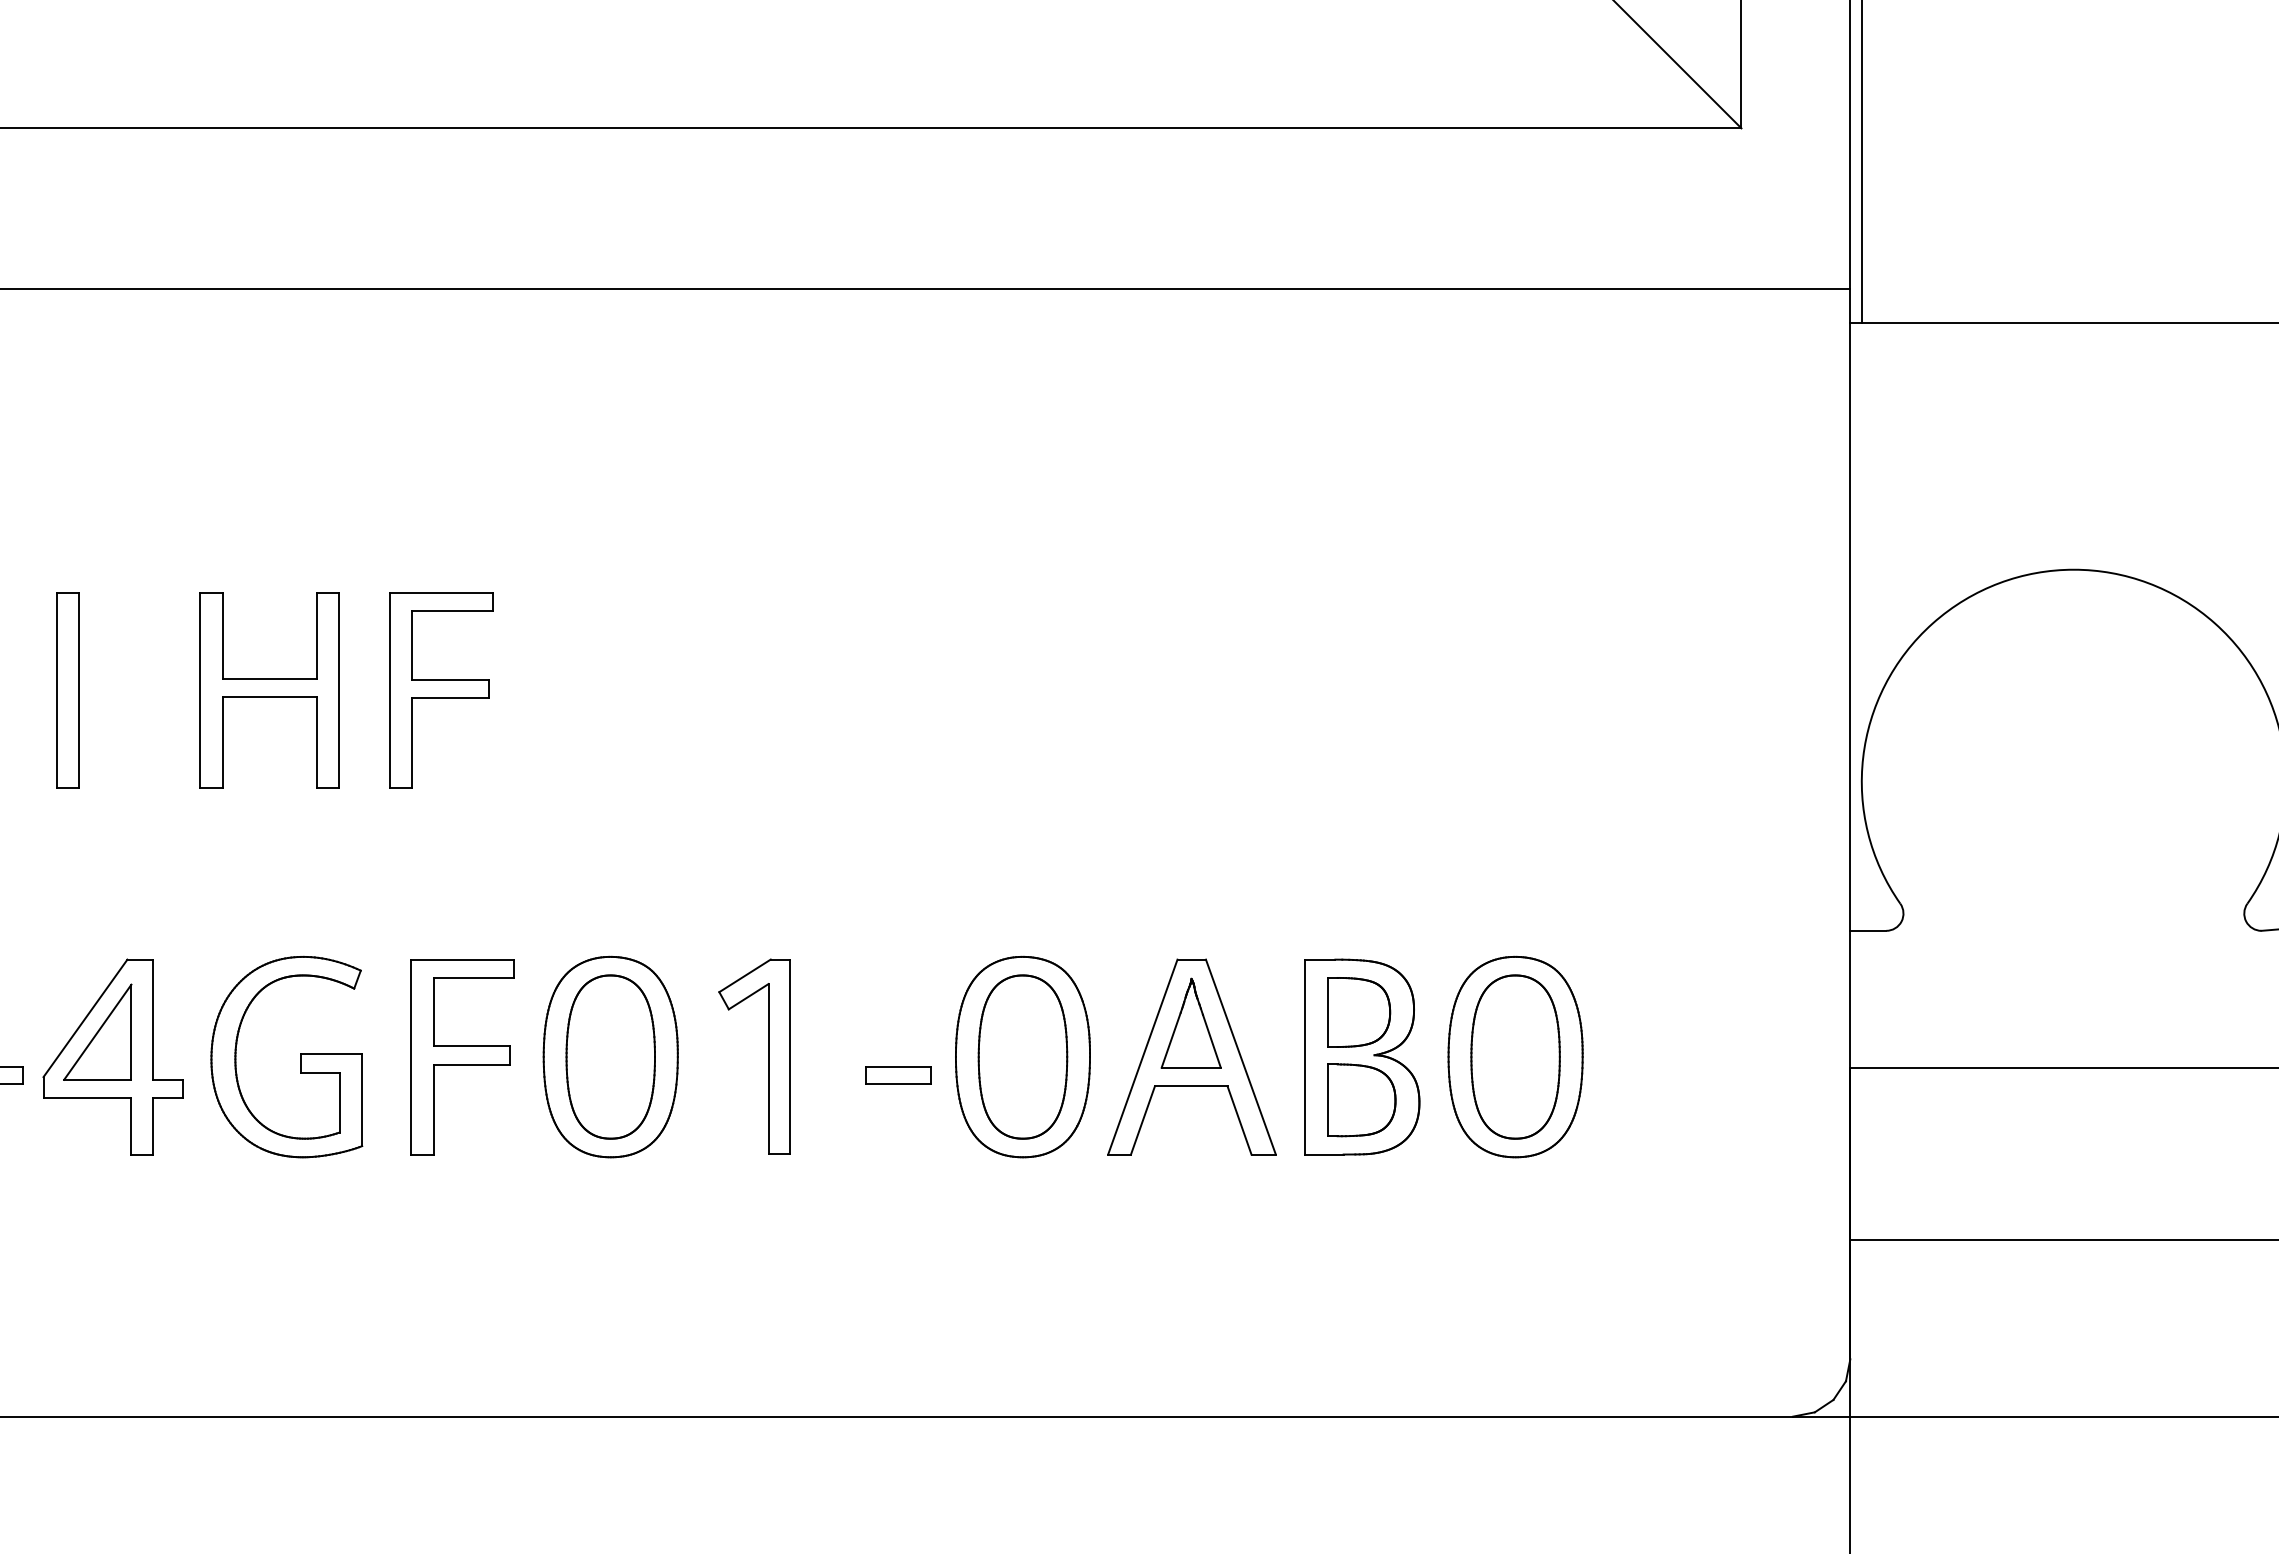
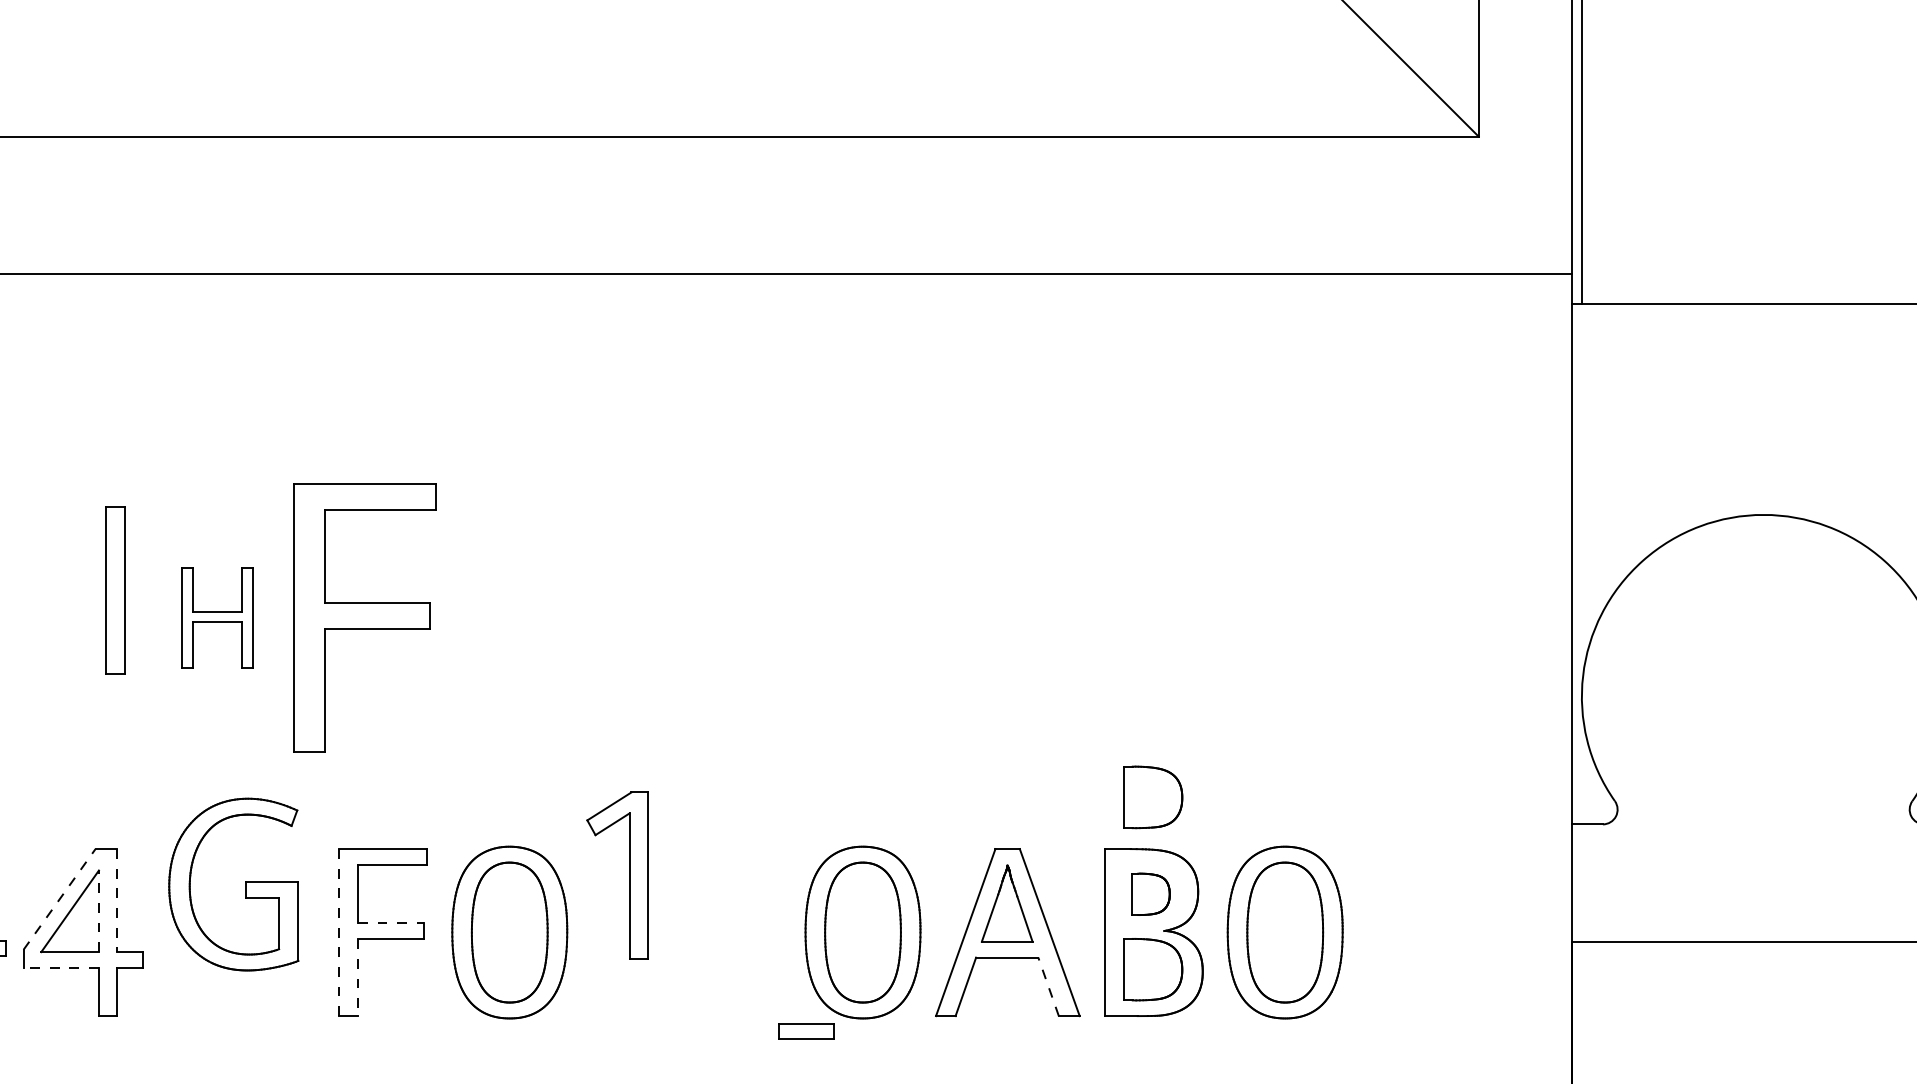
part: (67, 690) -> (115, 591), moved
part: (269, 690) -> (217, 618), size x0.6
part: (441, 690) -> (364, 618), size x1.6
part: (1361, 899) -> (1153, 797), added
part: (1359, 1012) -> (1151, 894), size x0.7
line: (85, 1017) -> (59, 898), solid -> dashed
line: (152, 1020) -> (117, 901), solid -> dashed
line: (131, 1032) -> (99, 911), solid -> dashed
line: (472, 1046) -> (391, 923), solid -> dashed
part: (300, 1056) -> (245, 884), moved
line: (411, 1056) -> (338, 932), solid -> dashed
part: (768, 1056) -> (629, 875), moved
part: (898, 1075) -> (806, 1031), moved
line: (87, 1098) -> (61, 968), solid -> dashed
line: (433, 1109) -> (357, 977), solid -> dashed
line: (1239, 1119) -> (1048, 986), solid -> dashed

